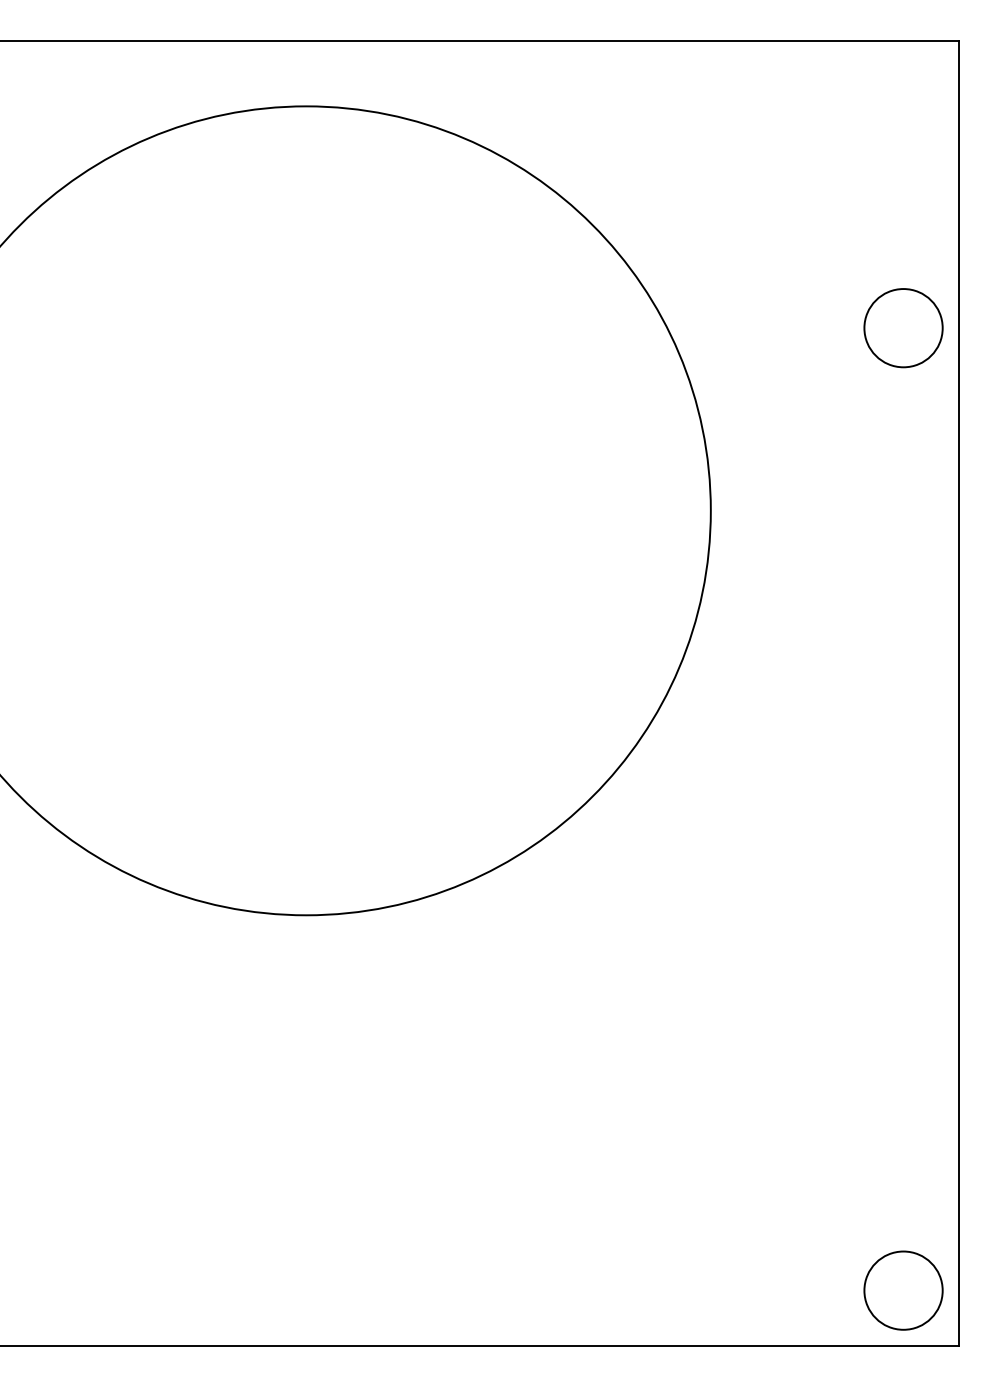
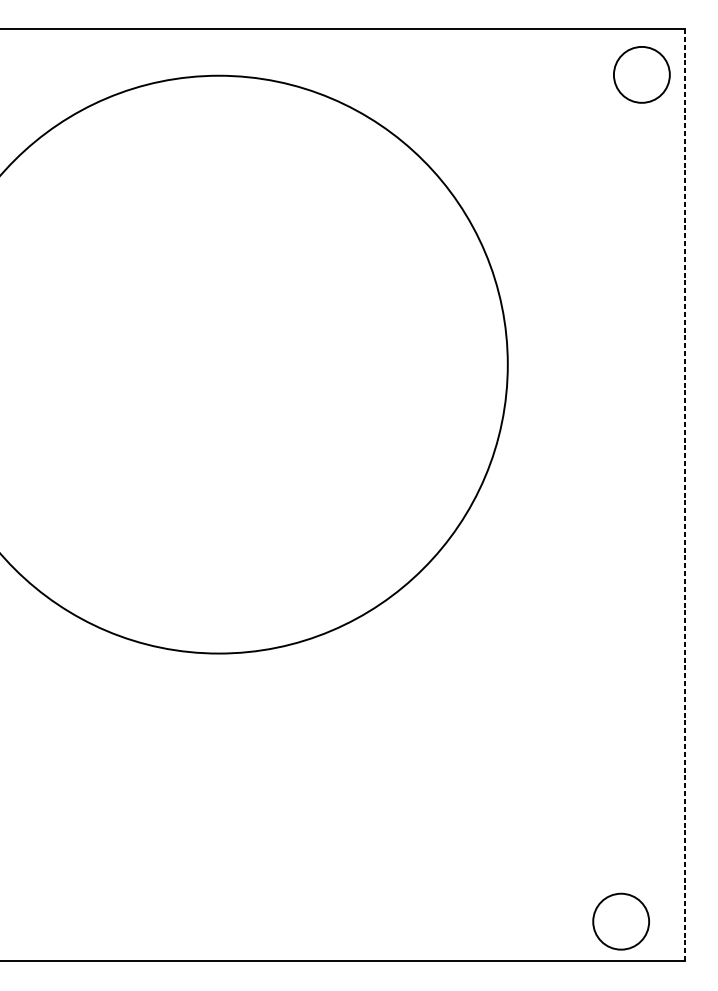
circle: (903, 328) -> (641, 75), moved
line: (958, 693) -> (684, 495), solid -> dashed
circle: (903, 1290) -> (621, 921), moved

